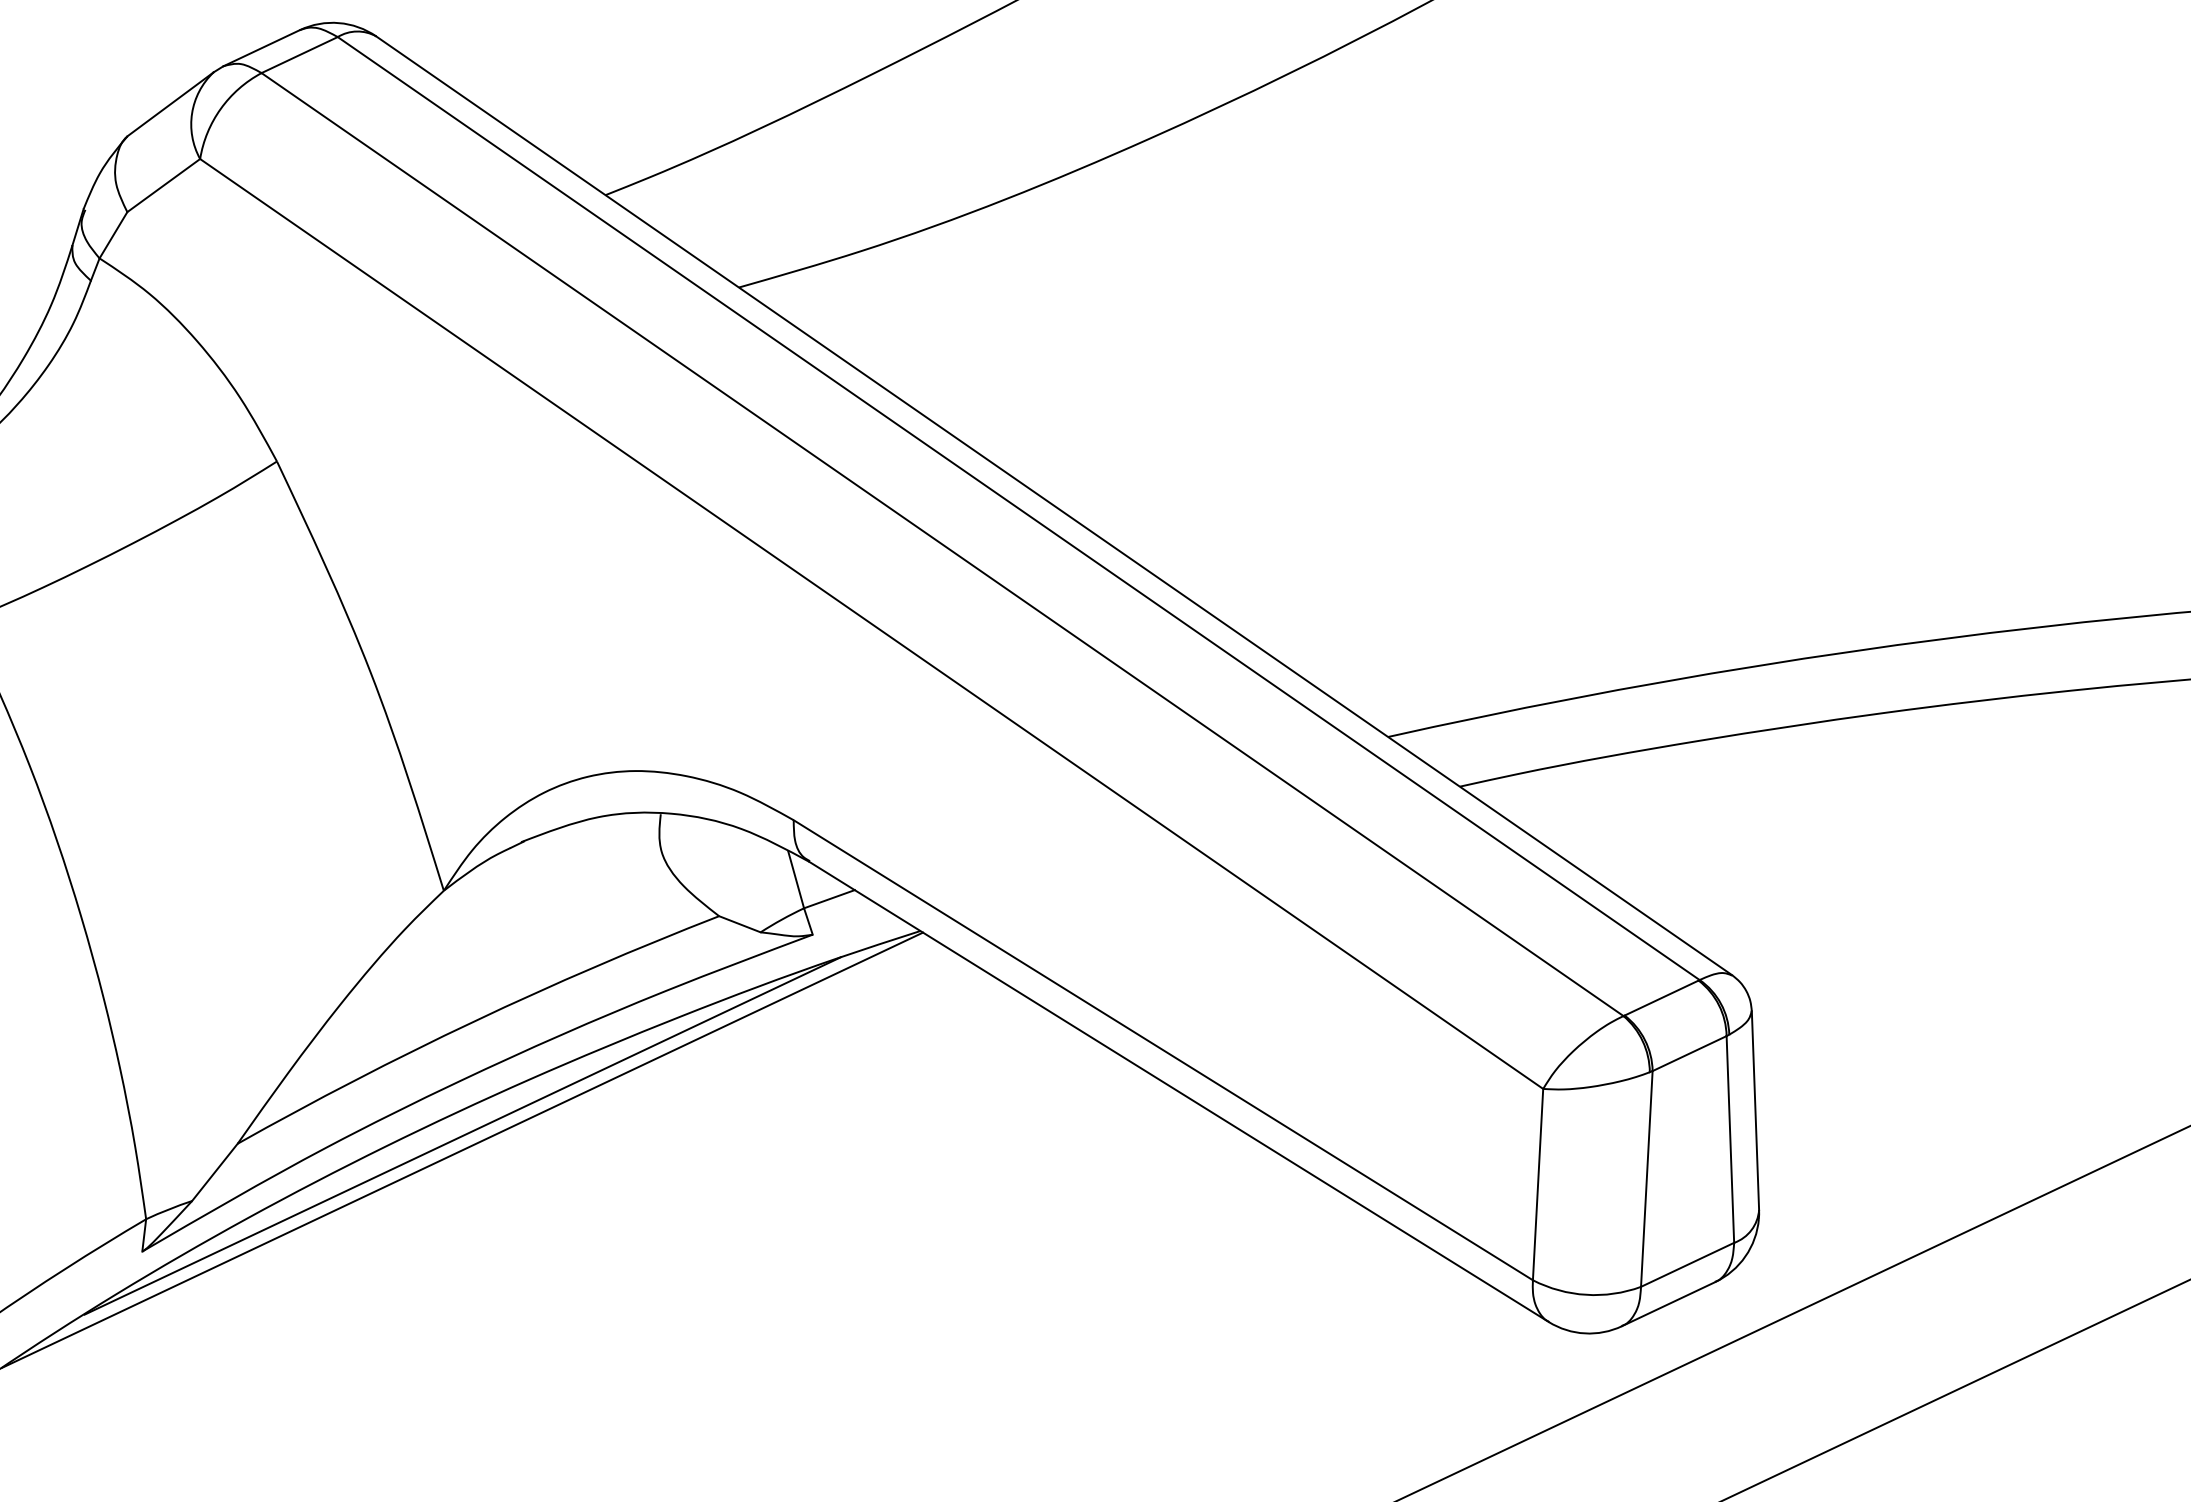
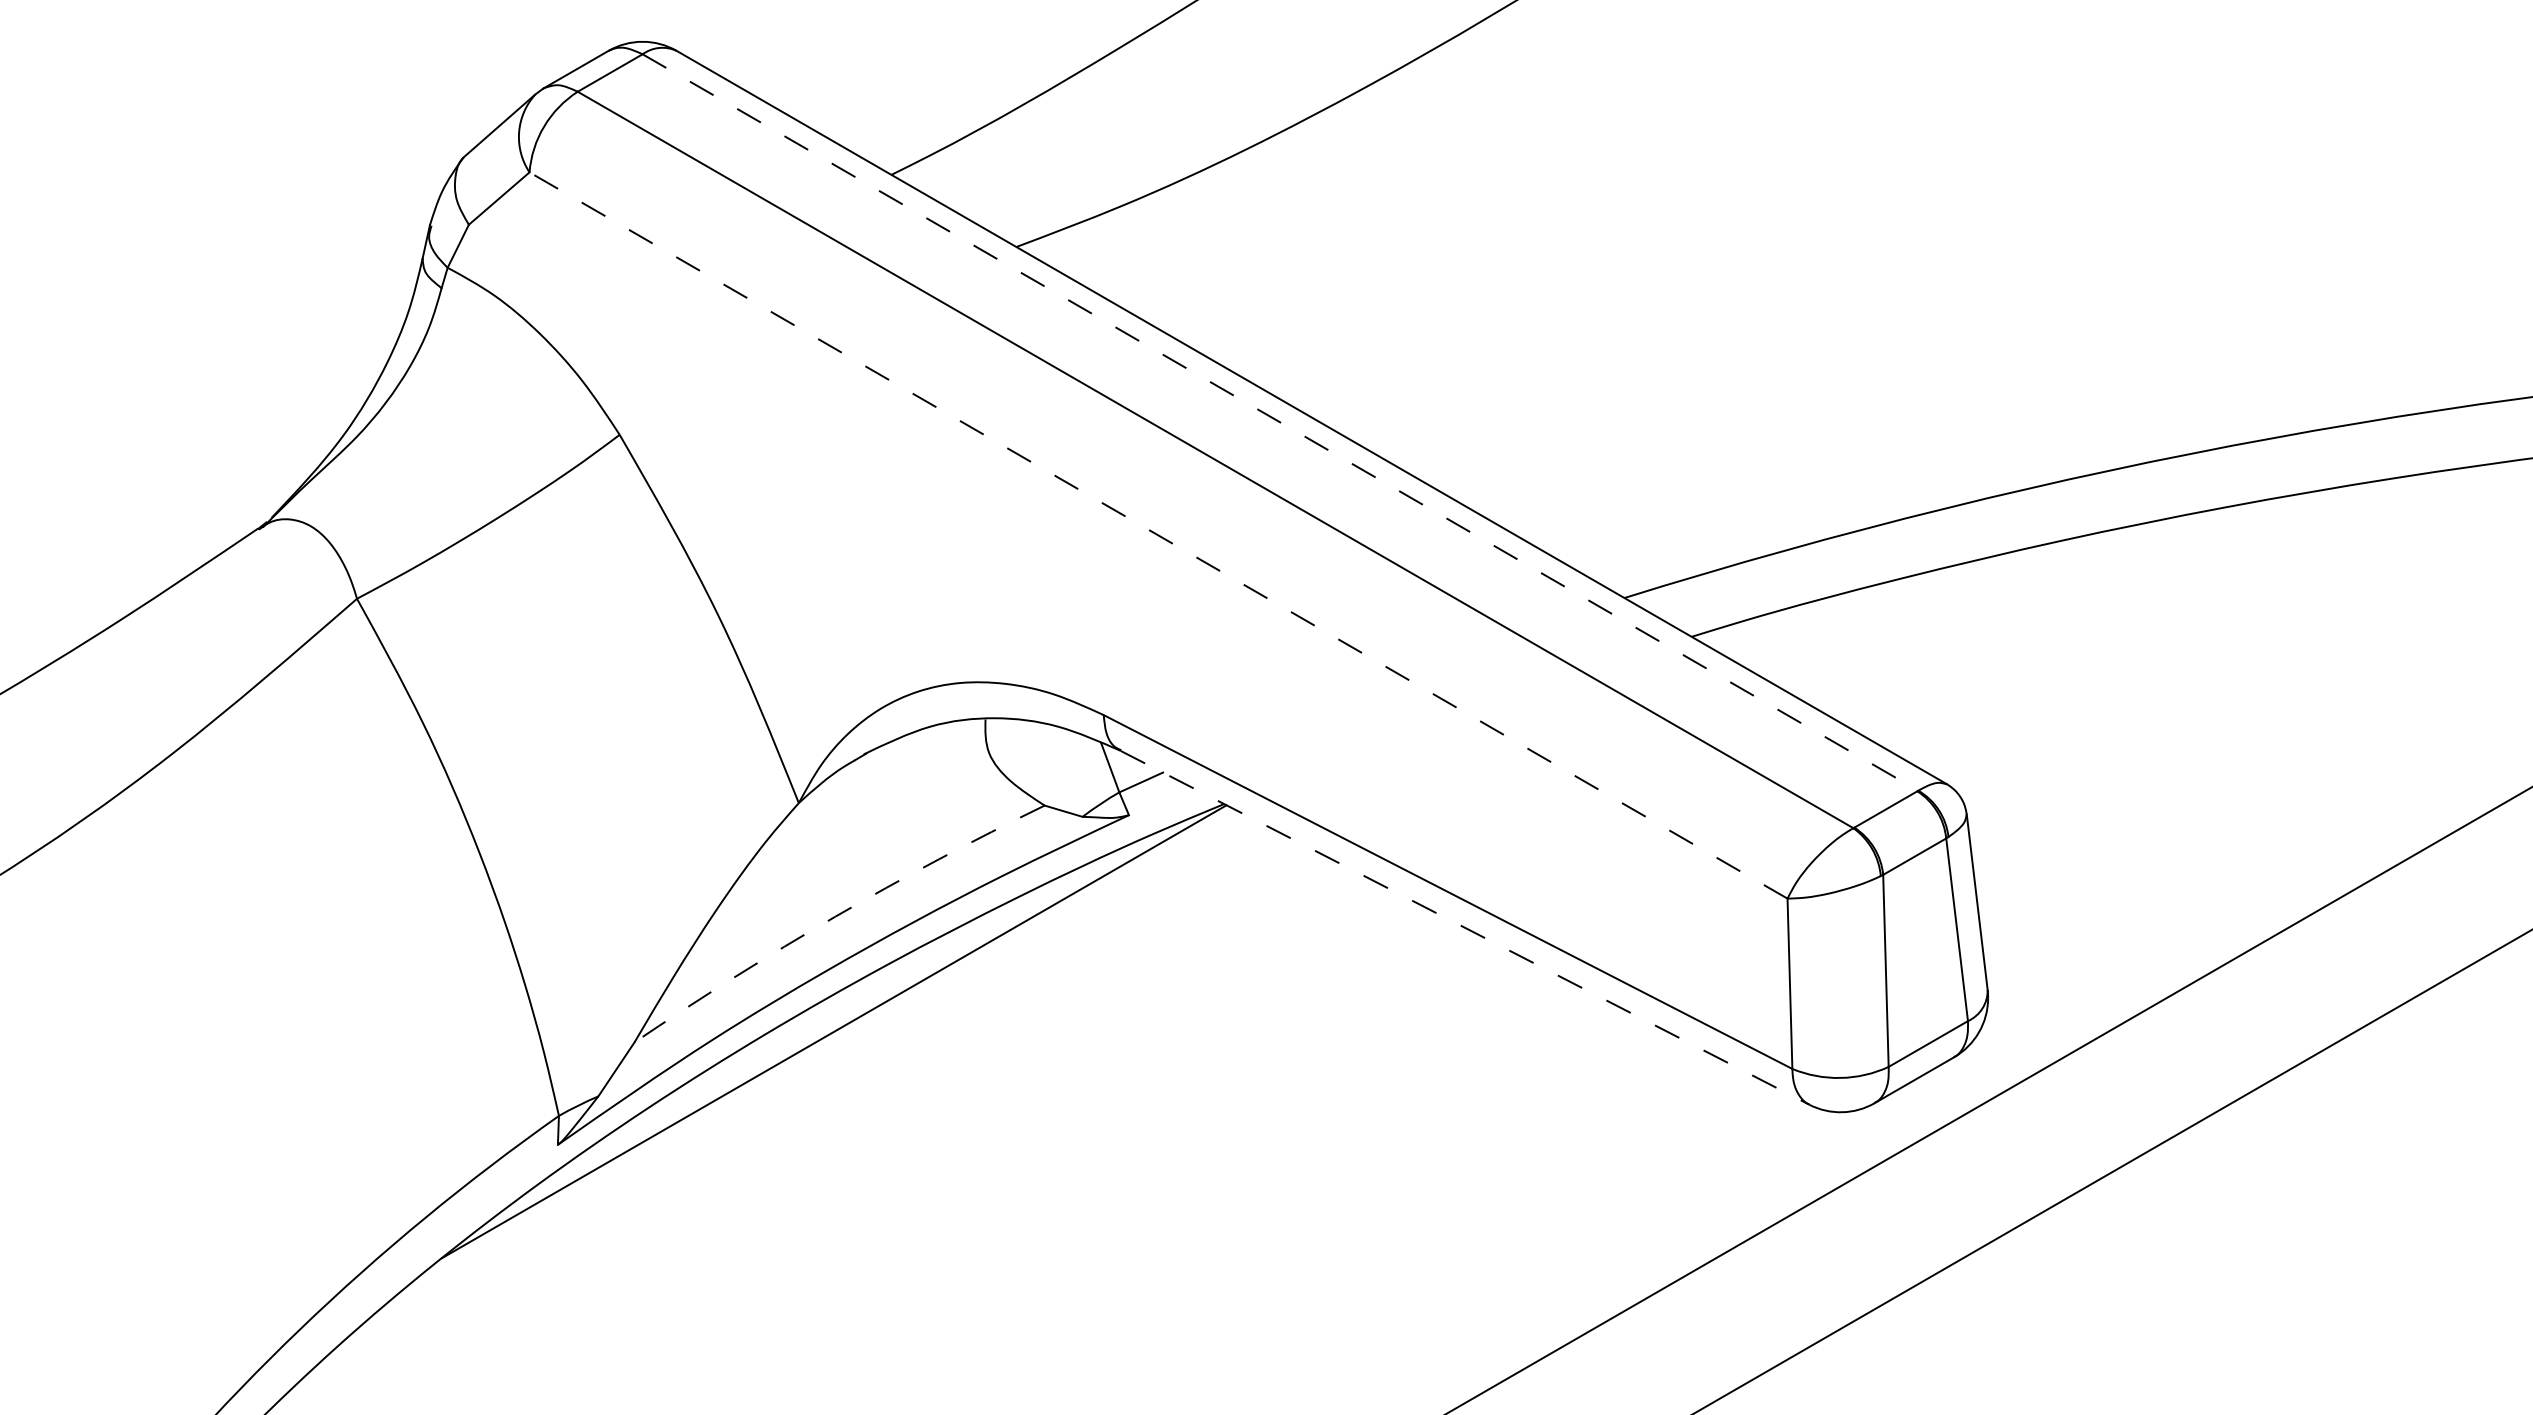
line: (1018, 508) -> (1280, 422), solid -> dashed
line: (871, 623) -> (1158, 535), solid -> dashed
arc: (474, 1021) -> (835, 916), solid -> dashed
line: (1179, 1092) -> (1465, 928), solid -> dashed
line: (462, 1135) -> (833, 1018), removed

